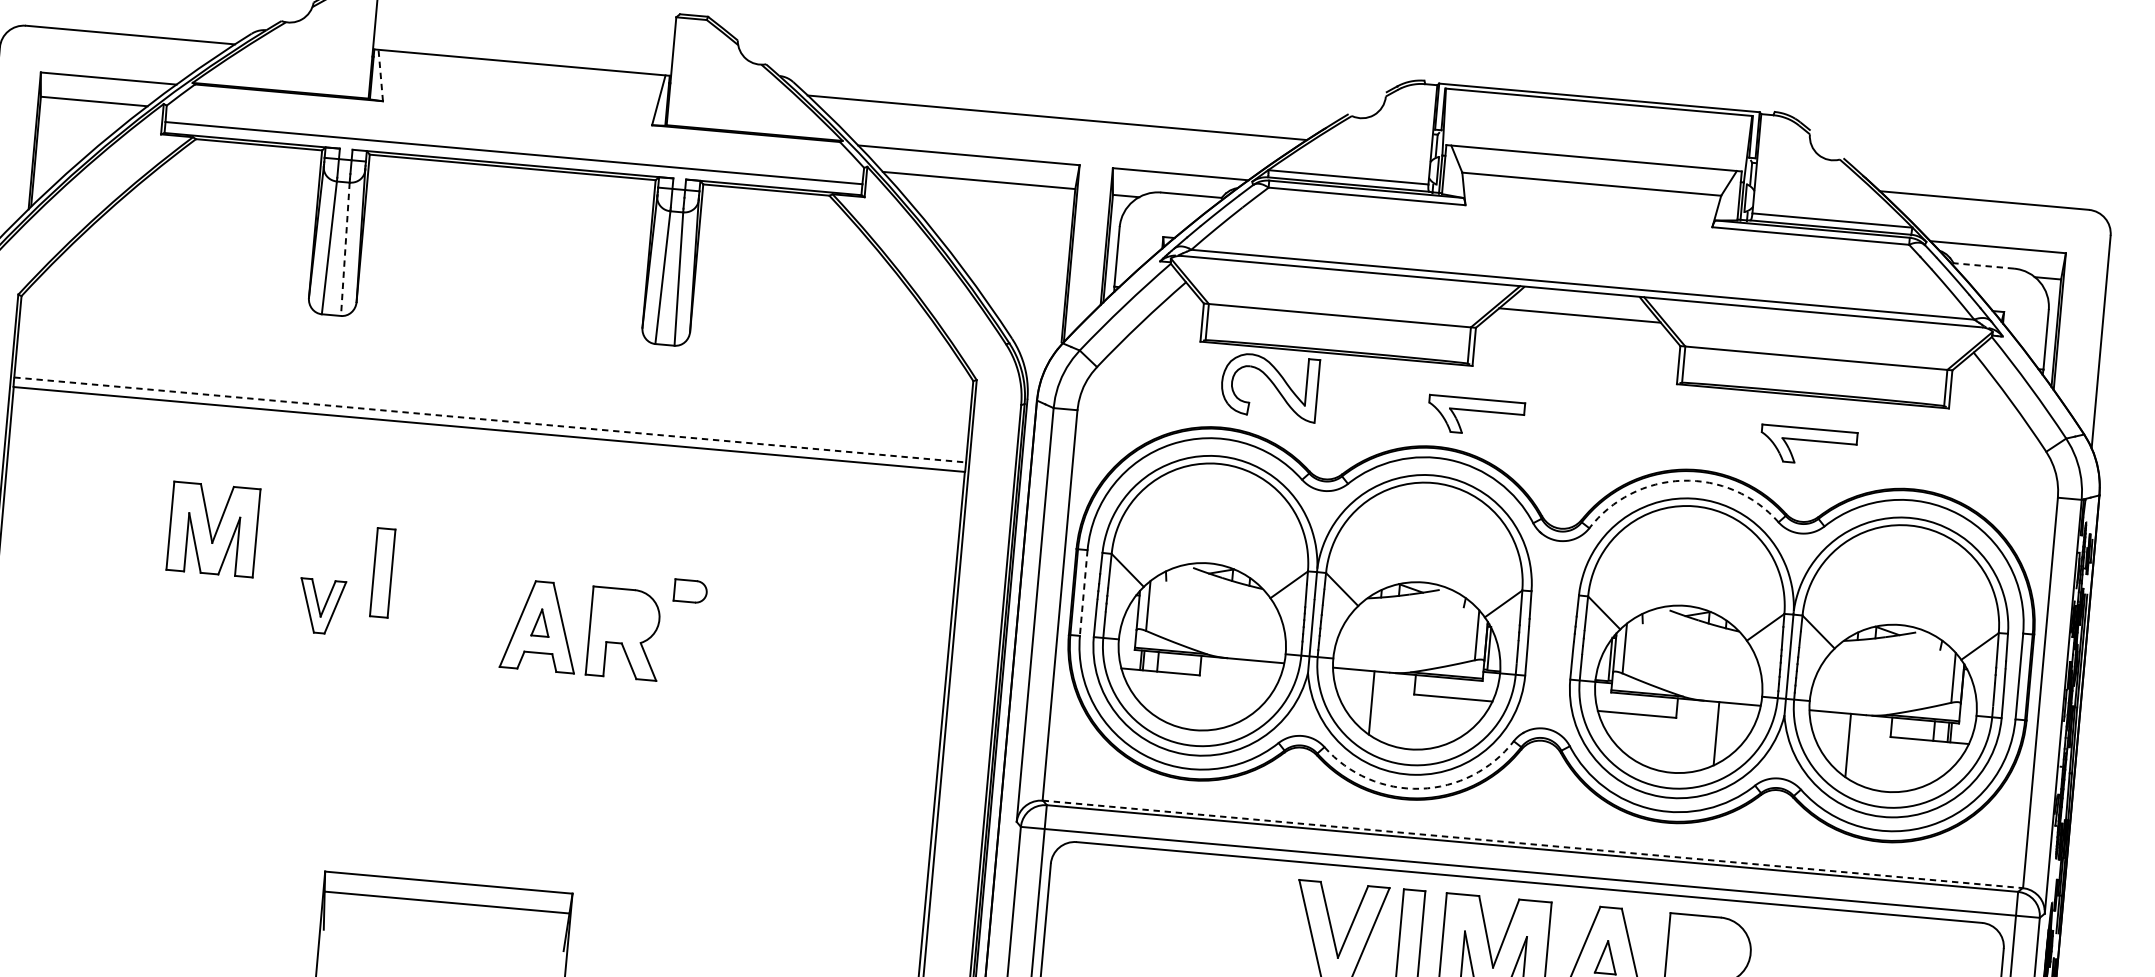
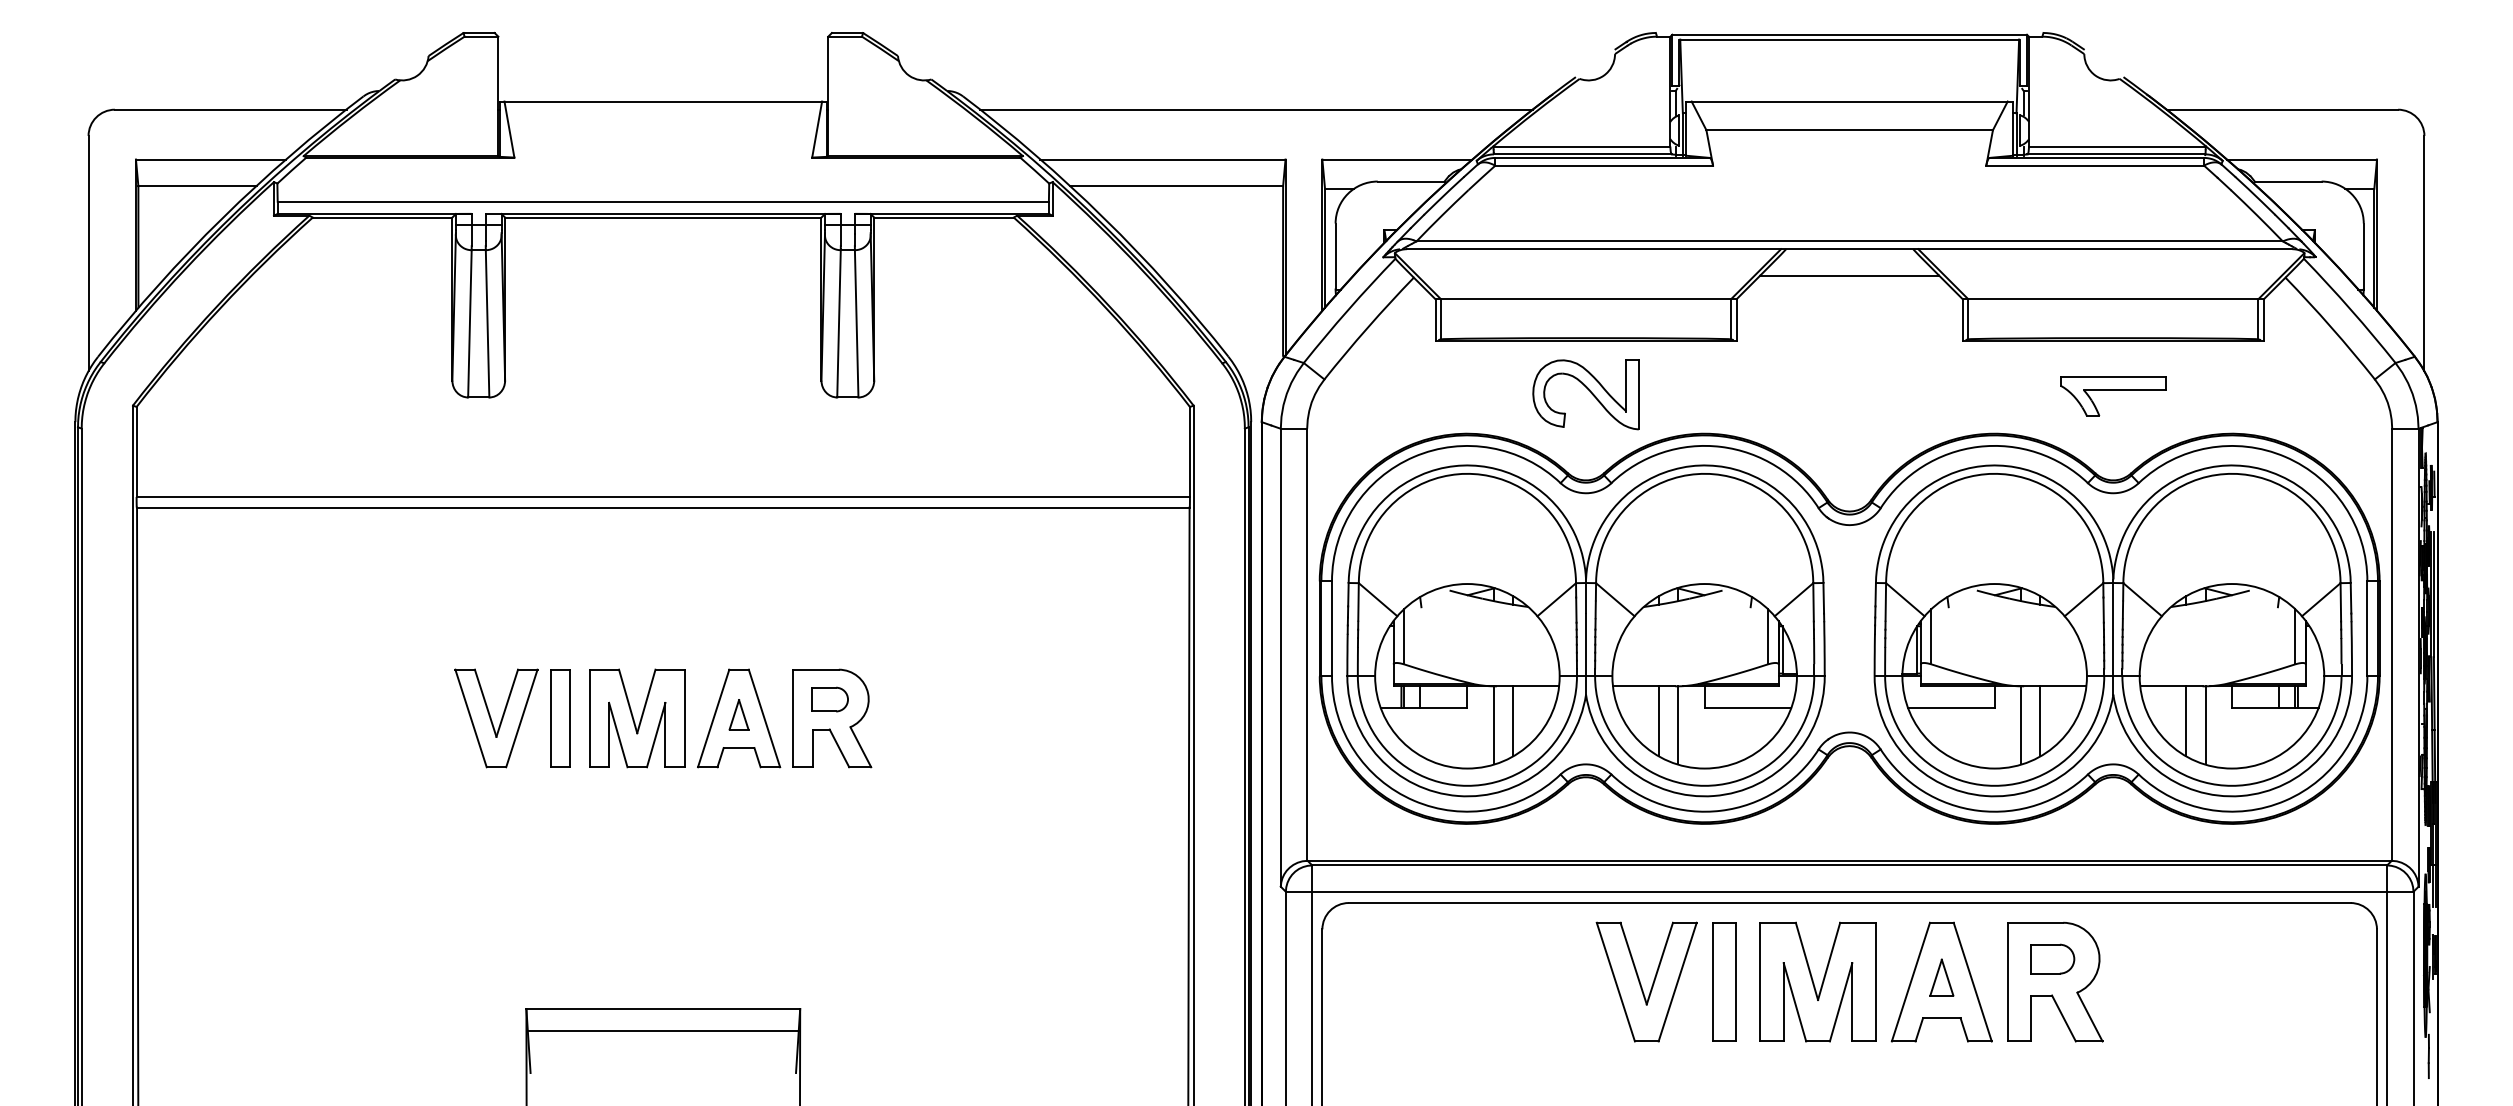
line: (380, 75) -> (509, 129), dashed -> solid
line: (345, 248) -> (487, 323), dashed -> solid
line: (1983, 265) -> (2287, 181), dashed -> solid
part: (1269, 387) -> (1585, 394), moved
part: (1476, 416) -> (1745, 396), removed
line: (490, 420) -> (663, 497), dashed -> solid
arc: (1682, 480) -> (1978, 446), dashed -> solid
part: (213, 529) -> (637, 718), moved
part: (382, 572) -> (560, 718), moved
part: (690, 591) -> (829, 699), moved
line: (1083, 593) -> (1331, 629), dashed -> solid
part: (321, 606) -> (496, 718), size x1.67
line: (1240, 691) -> (1513, 721), added
line: (1221, 693) -> (1493, 725), added
line: (1389, 708) -> (1678, 725), added
line: (1699, 735) -> (2021, 725), added
line: (1865, 750) -> (2205, 725), added
arc: (1420, 788) -> (1720, 810), dashed -> solid
line: (1532, 844) -> (1849, 860), dashed -> solid
part: (1708, 948) -> (2052, 958), added

